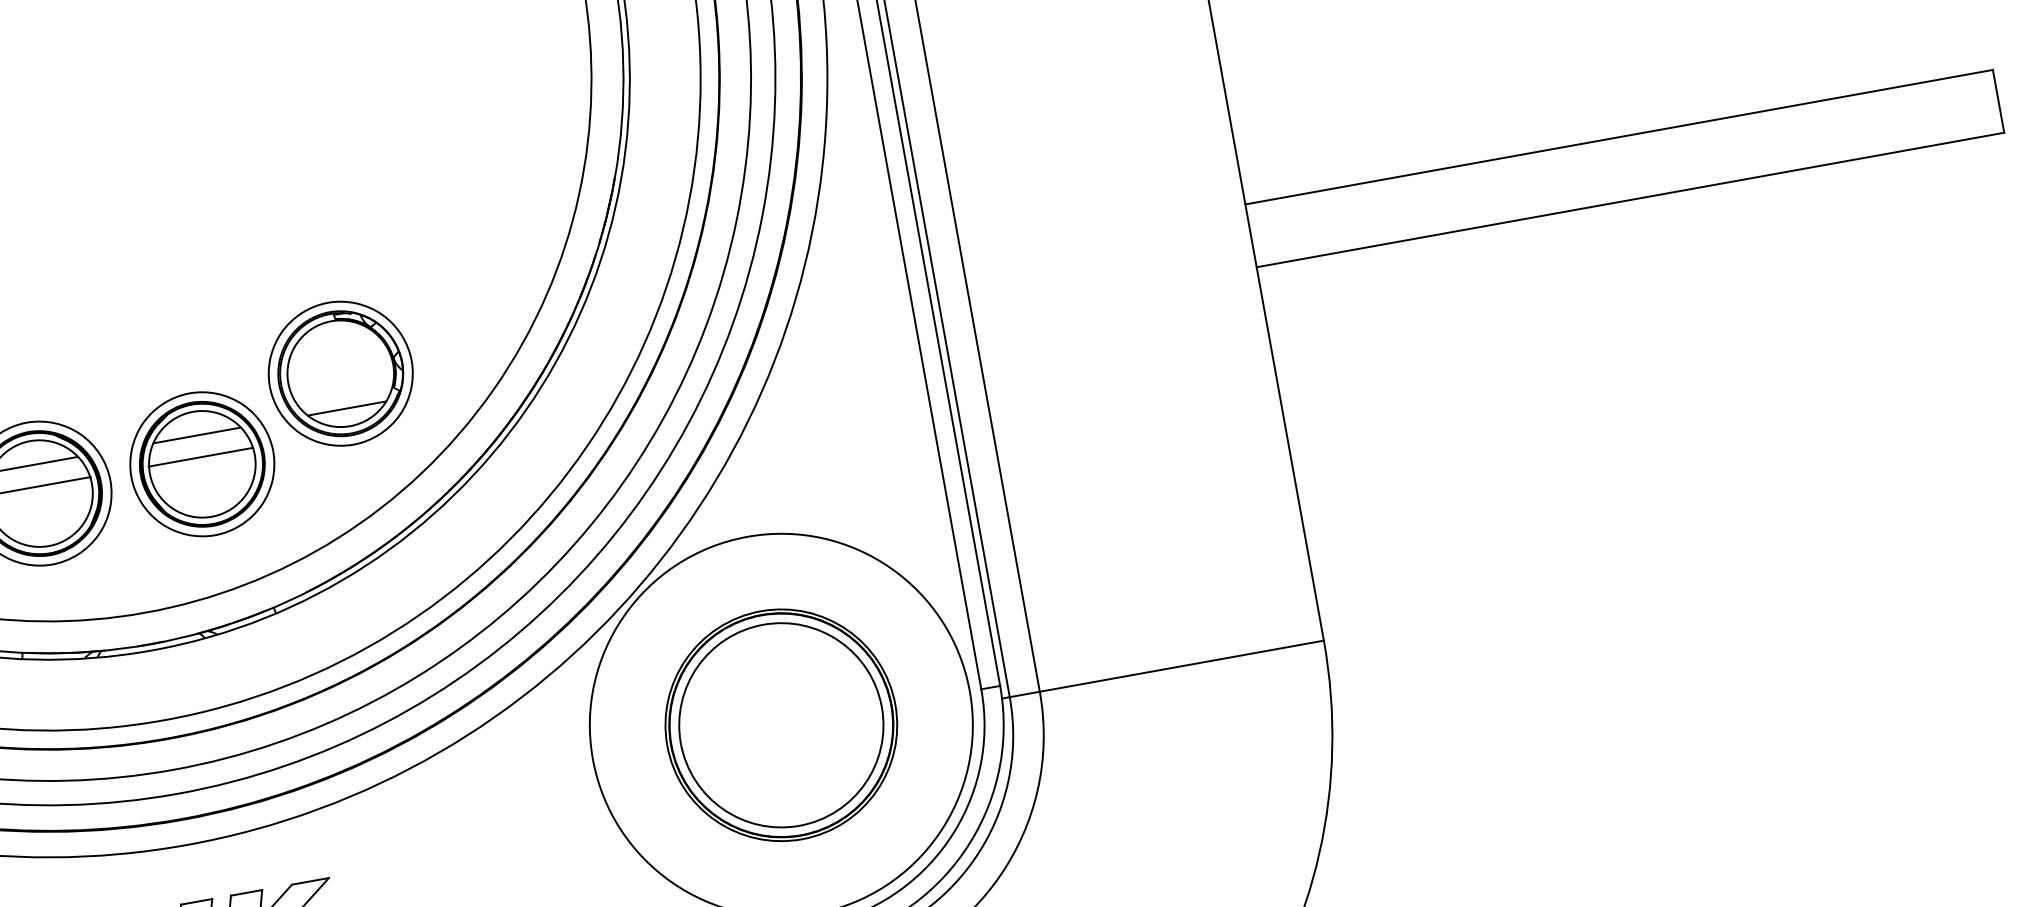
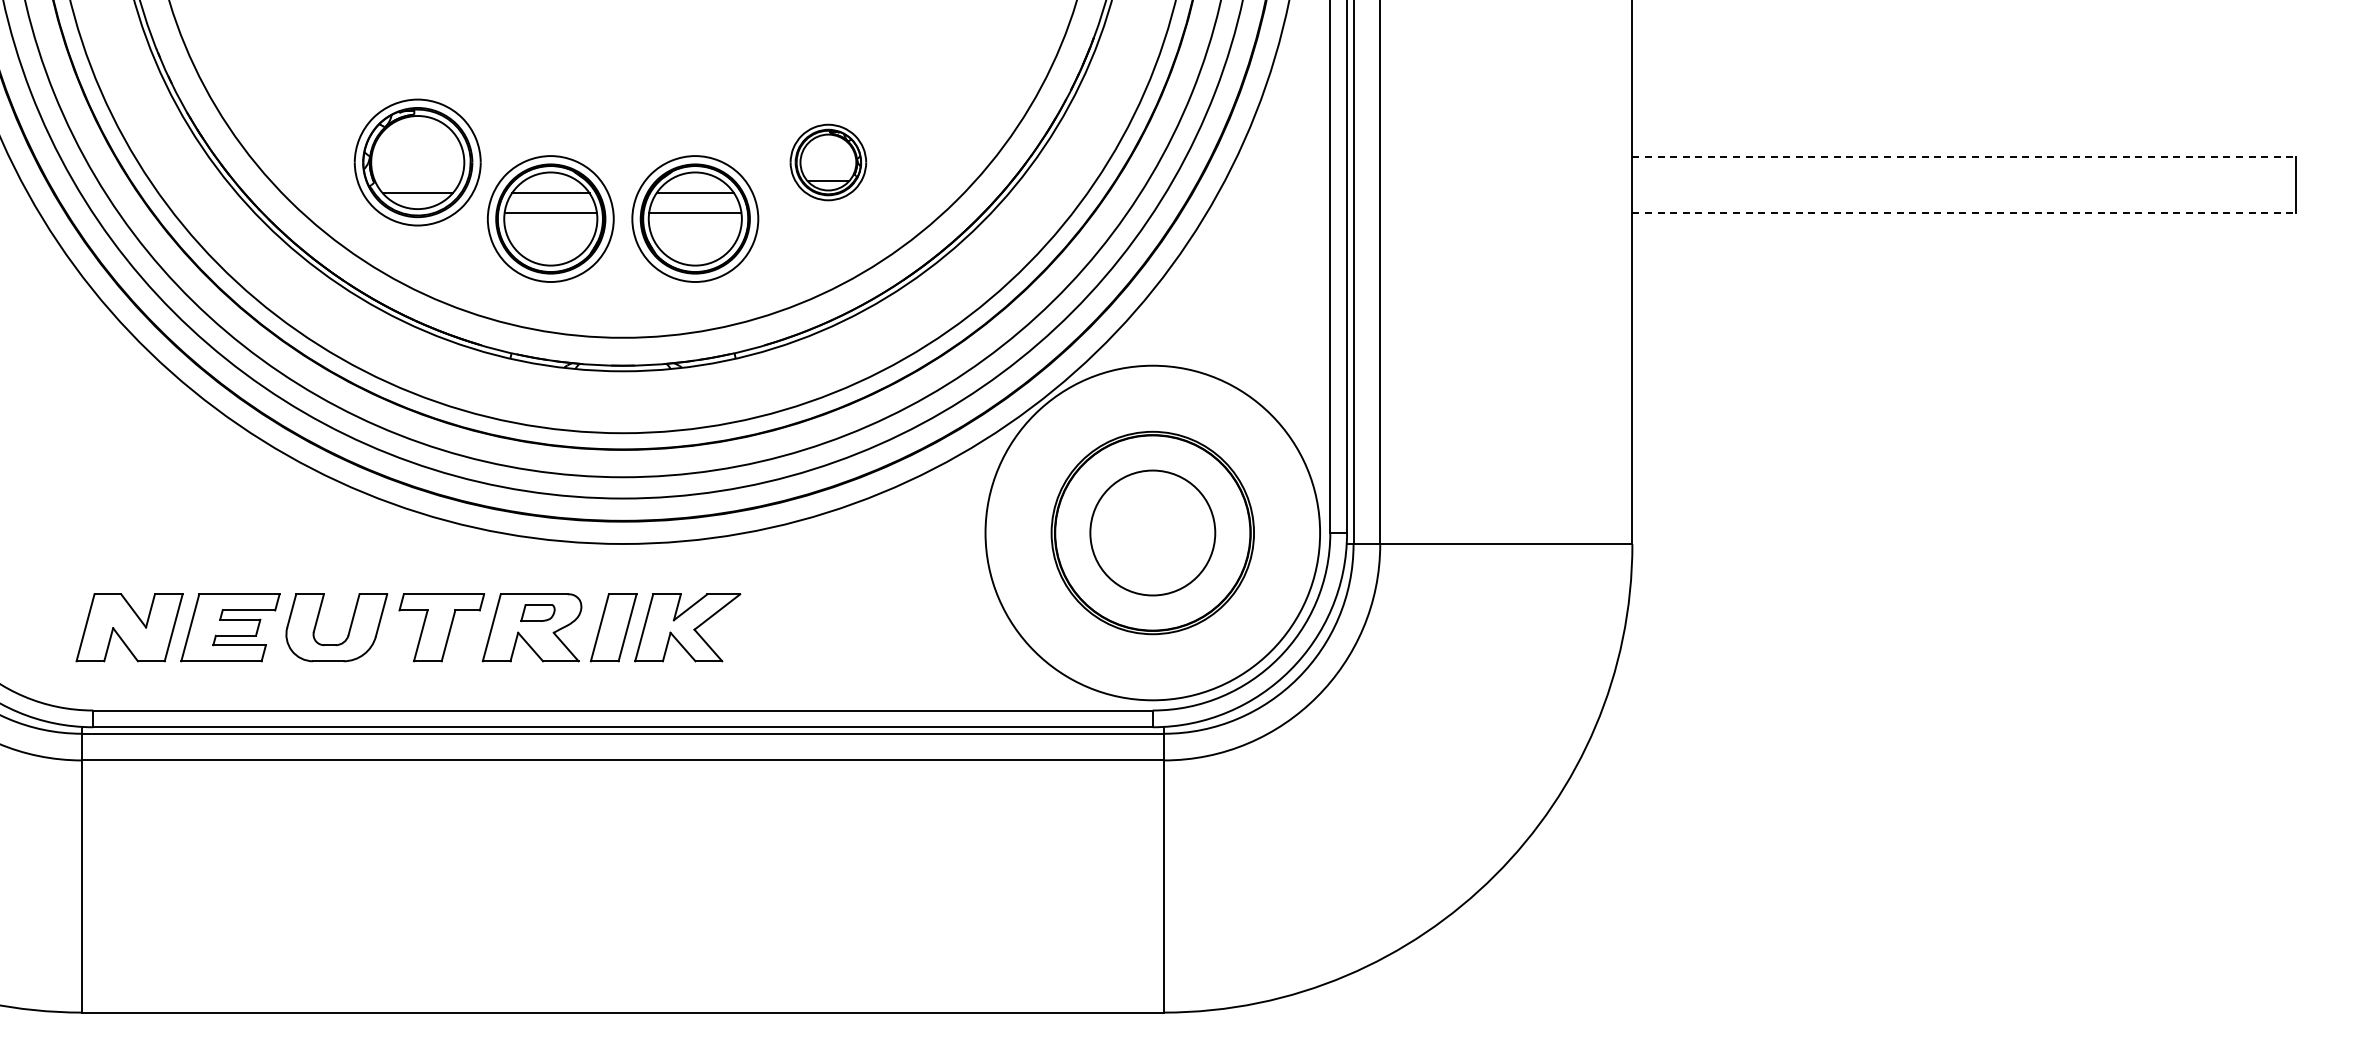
line: (1619, 136) -> (1964, 156), solid -> dashed
line: (1630, 199) -> (1964, 212), solid -> dashed
part: (340, 373) -> (828, 162), size x0.6
circle: (780, 724) -> (1152, 532), size x0.7

